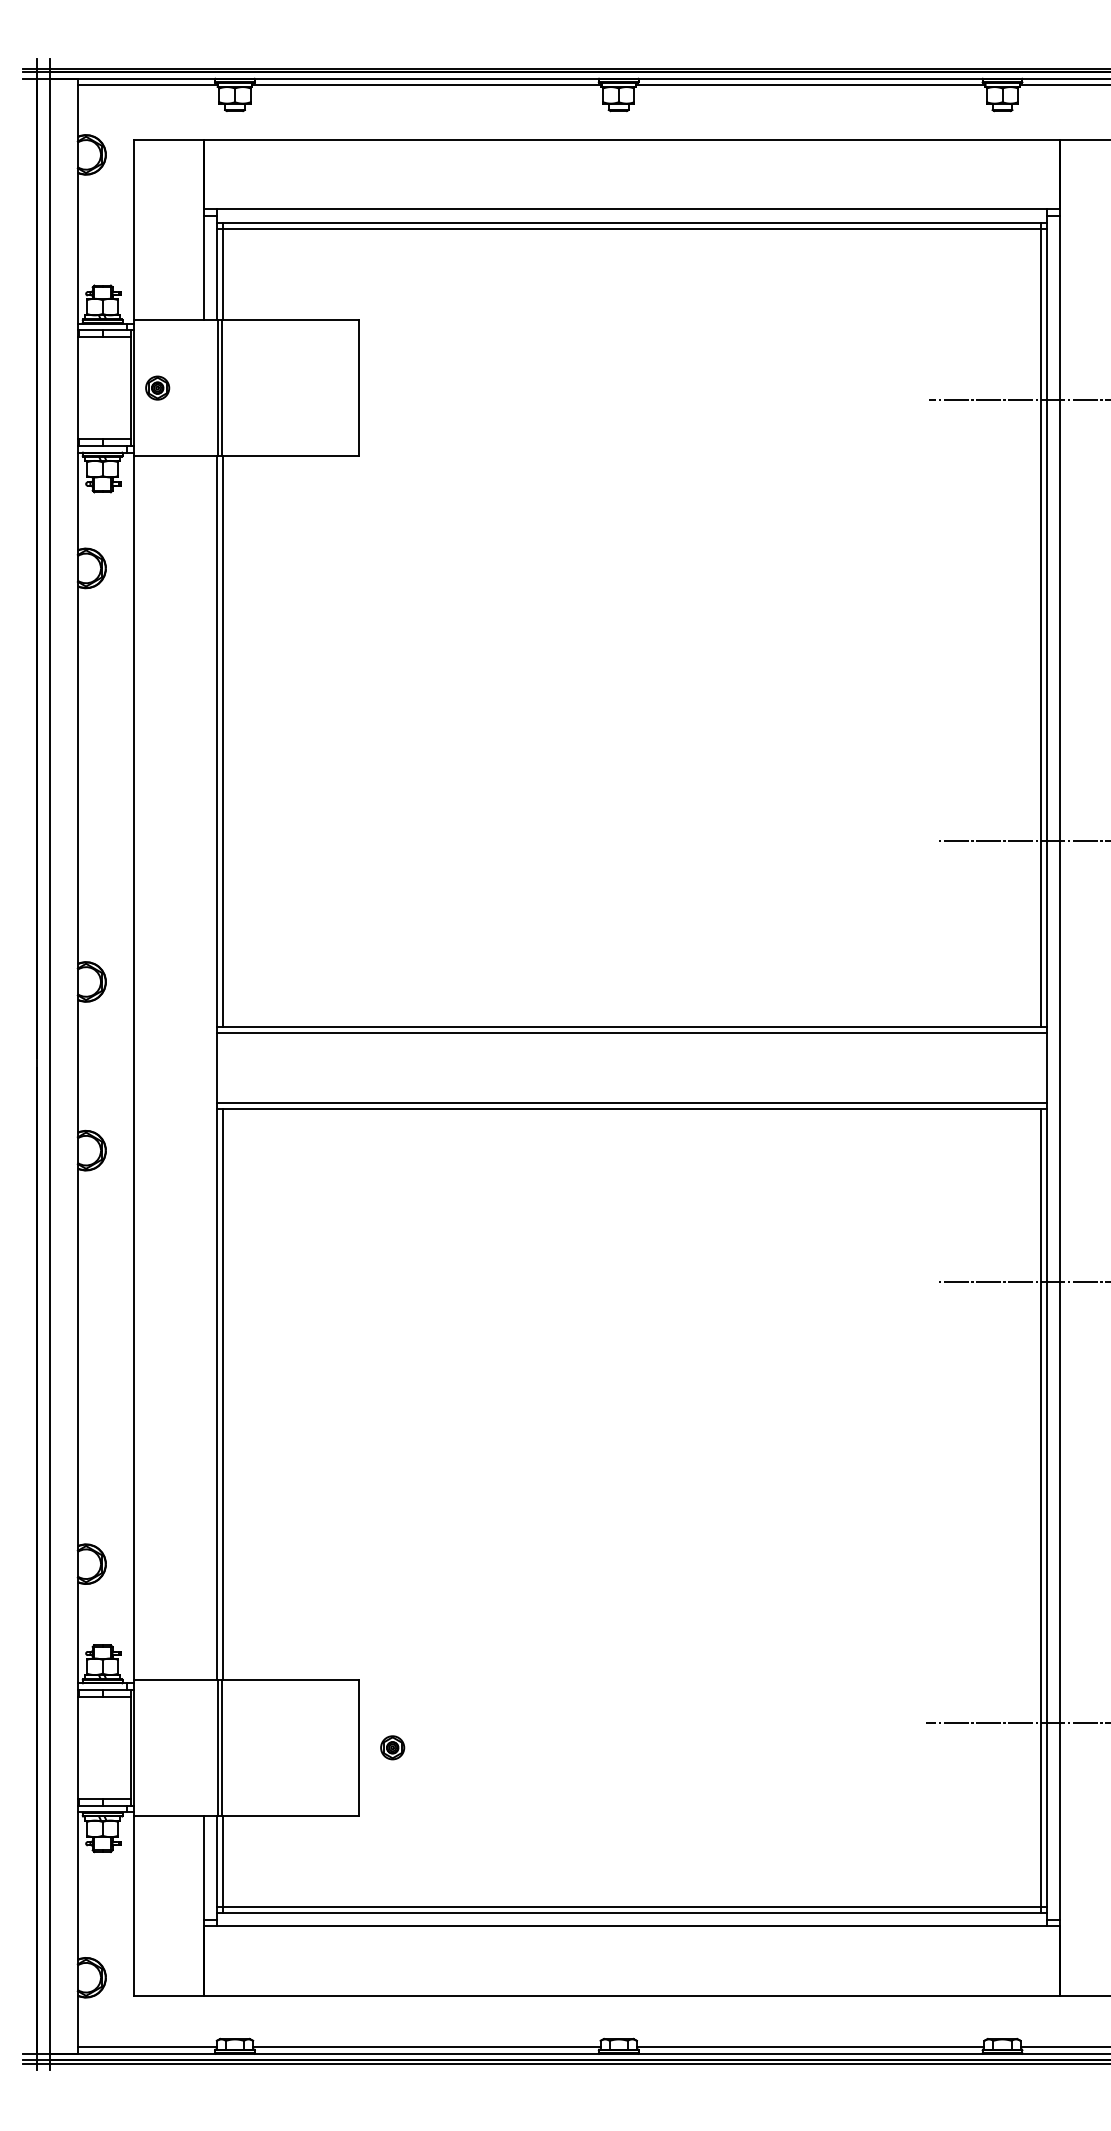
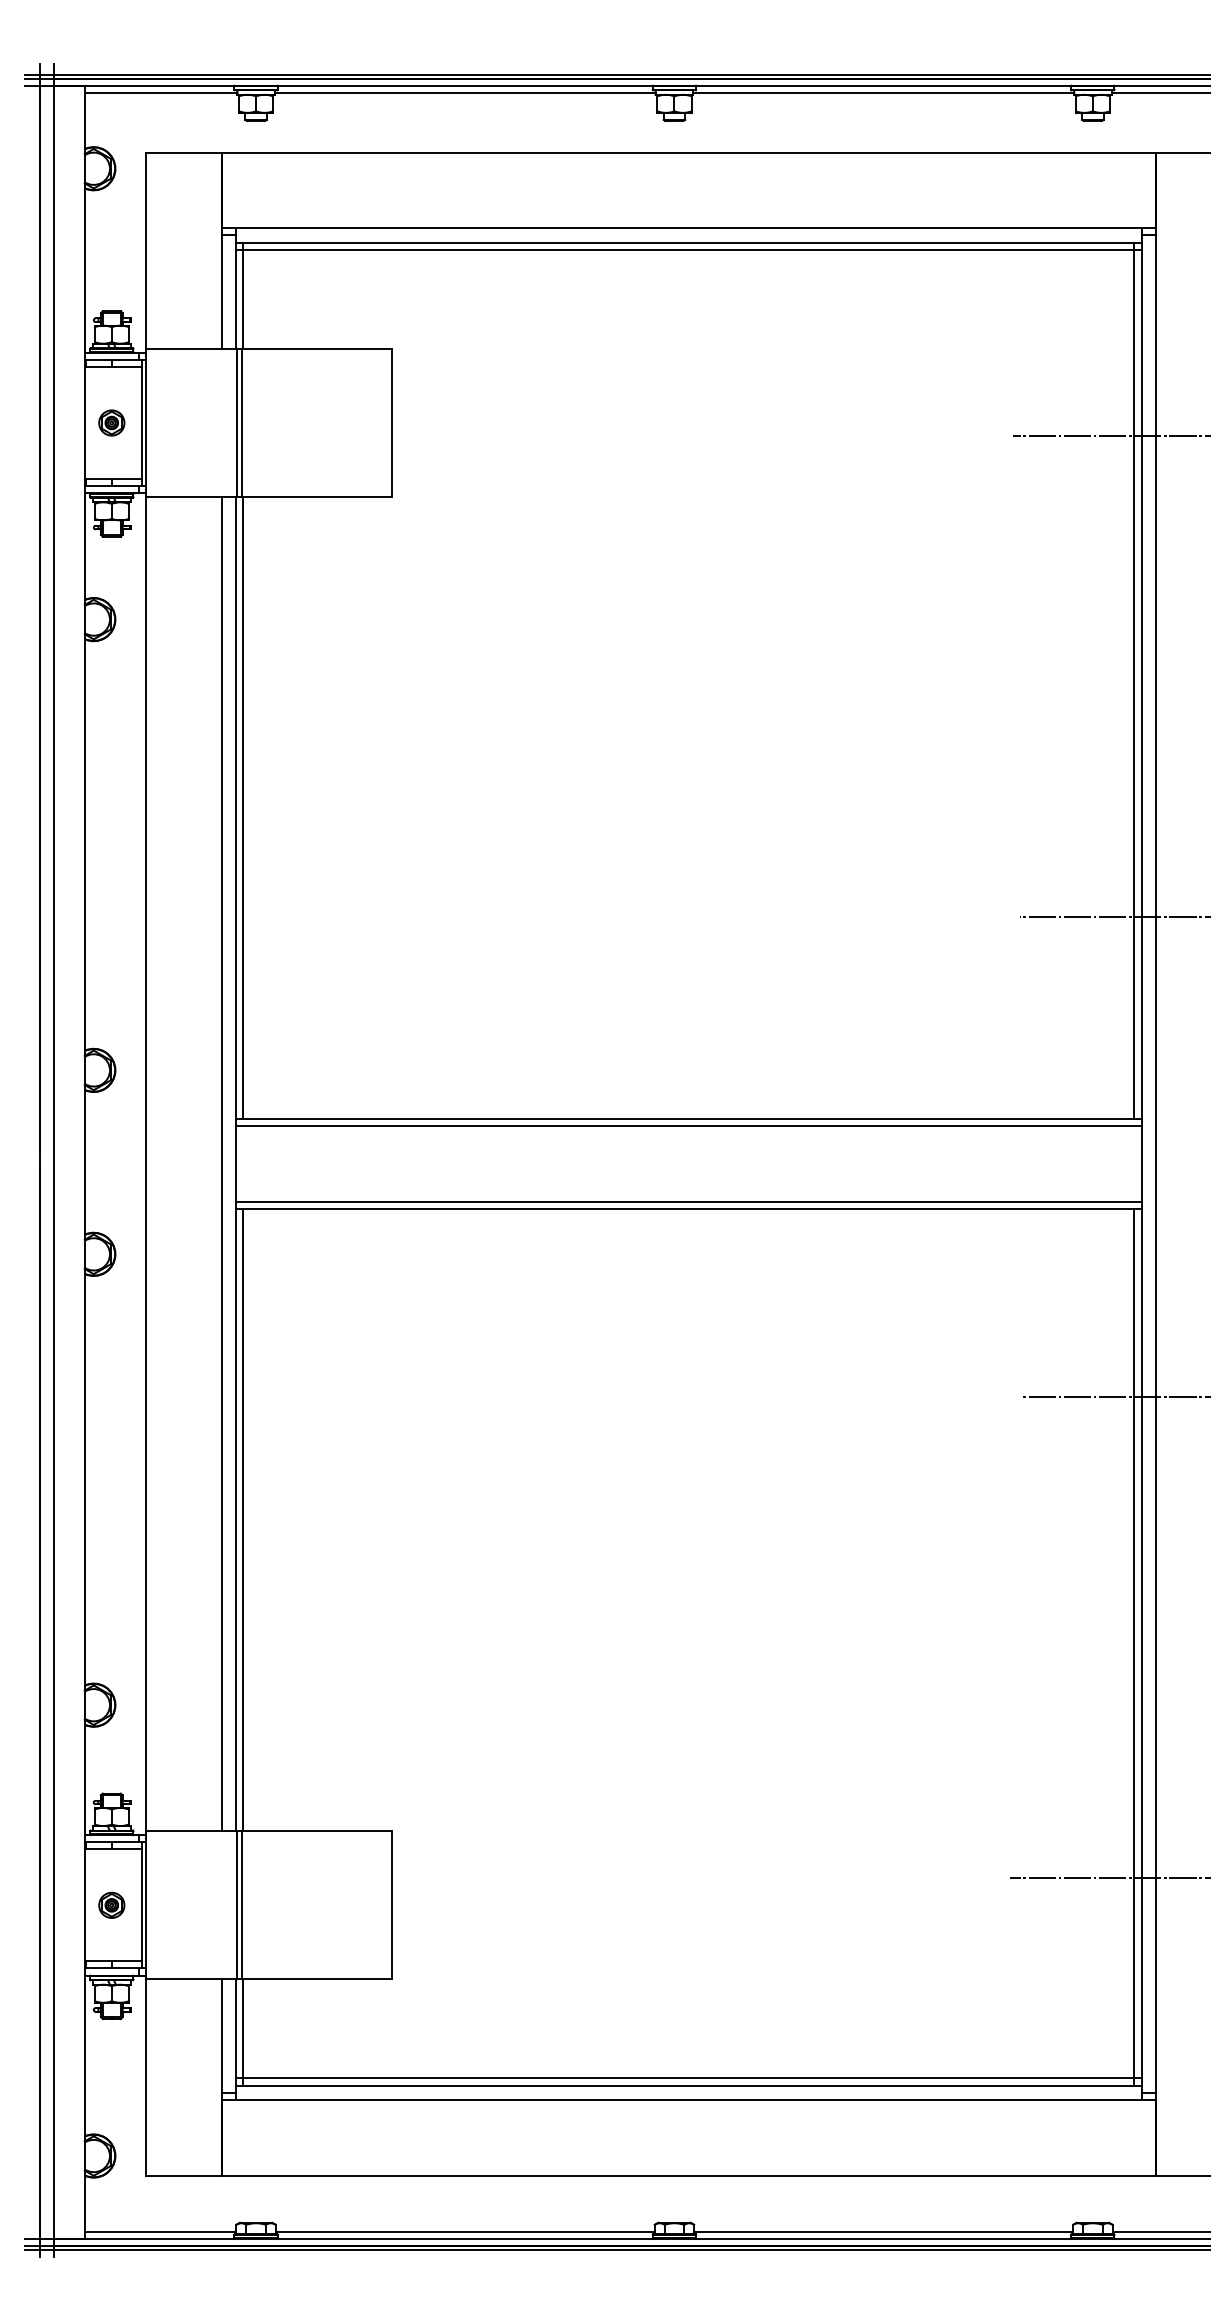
part: (157, 387) -> (111, 422), moved
line: (203, 1067) -> (221, 1163), added
part: (392, 1747) -> (111, 1905), moved

